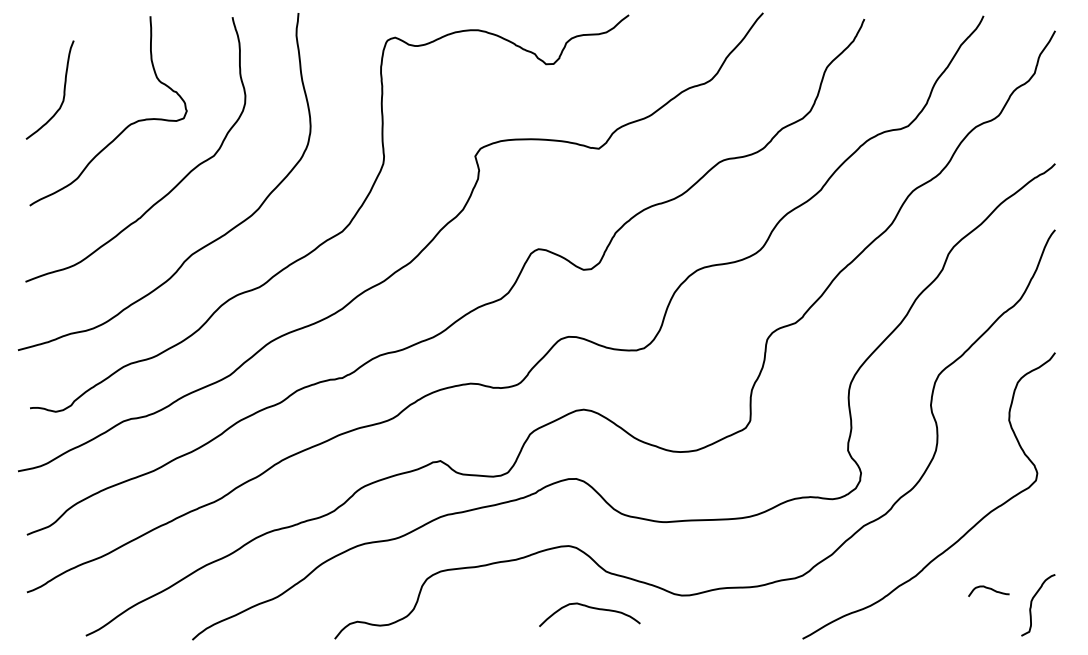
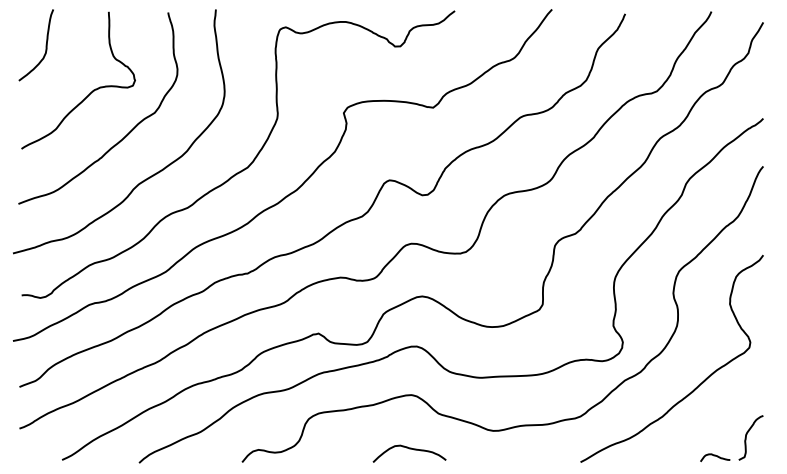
curve: (62, 90) -> (45, 45), moved
curve: (989, 589) -> (715, 456), moved
curve: (589, 608) -> (409, 449), moved

